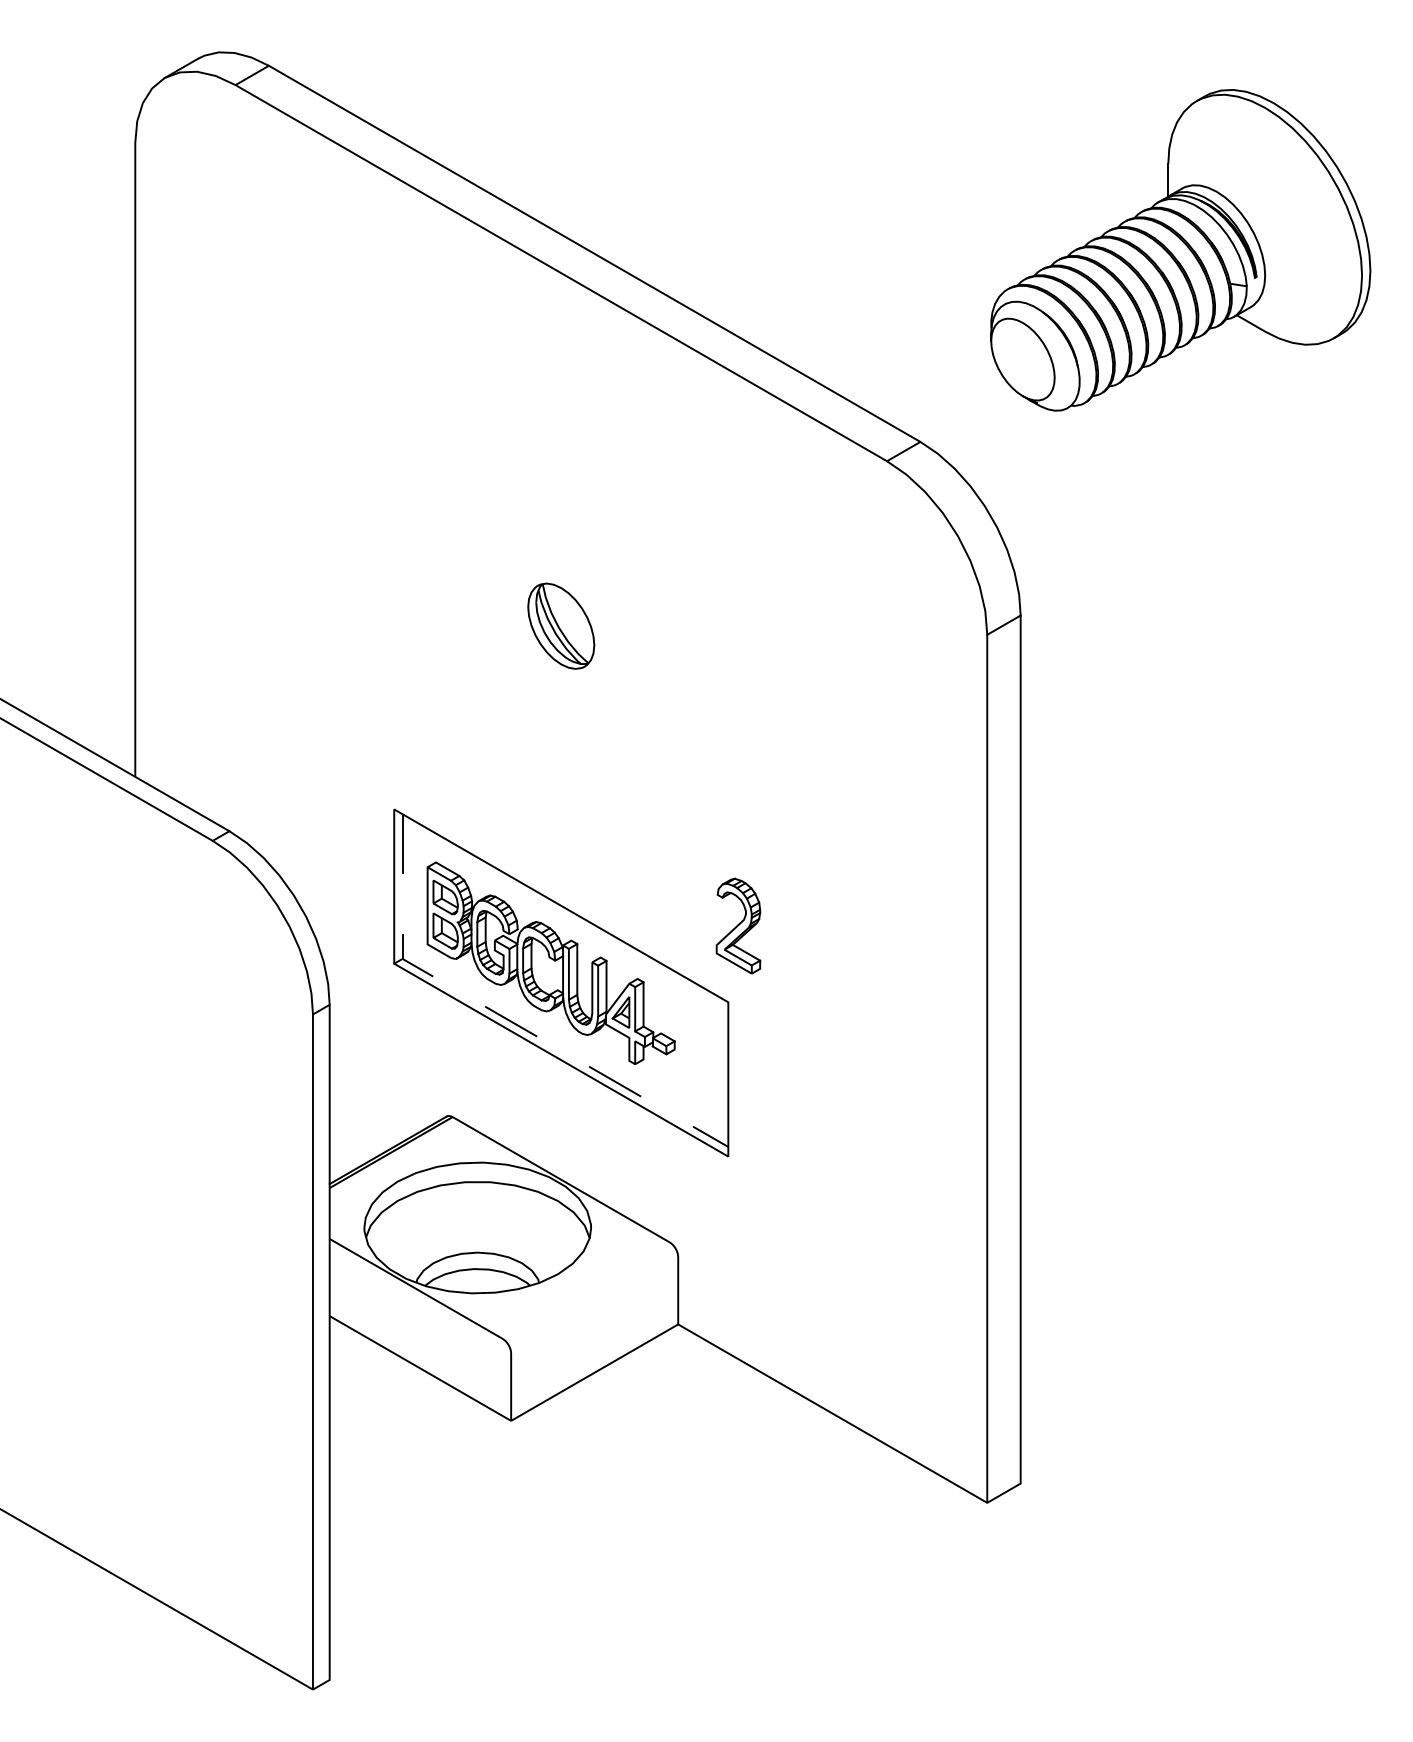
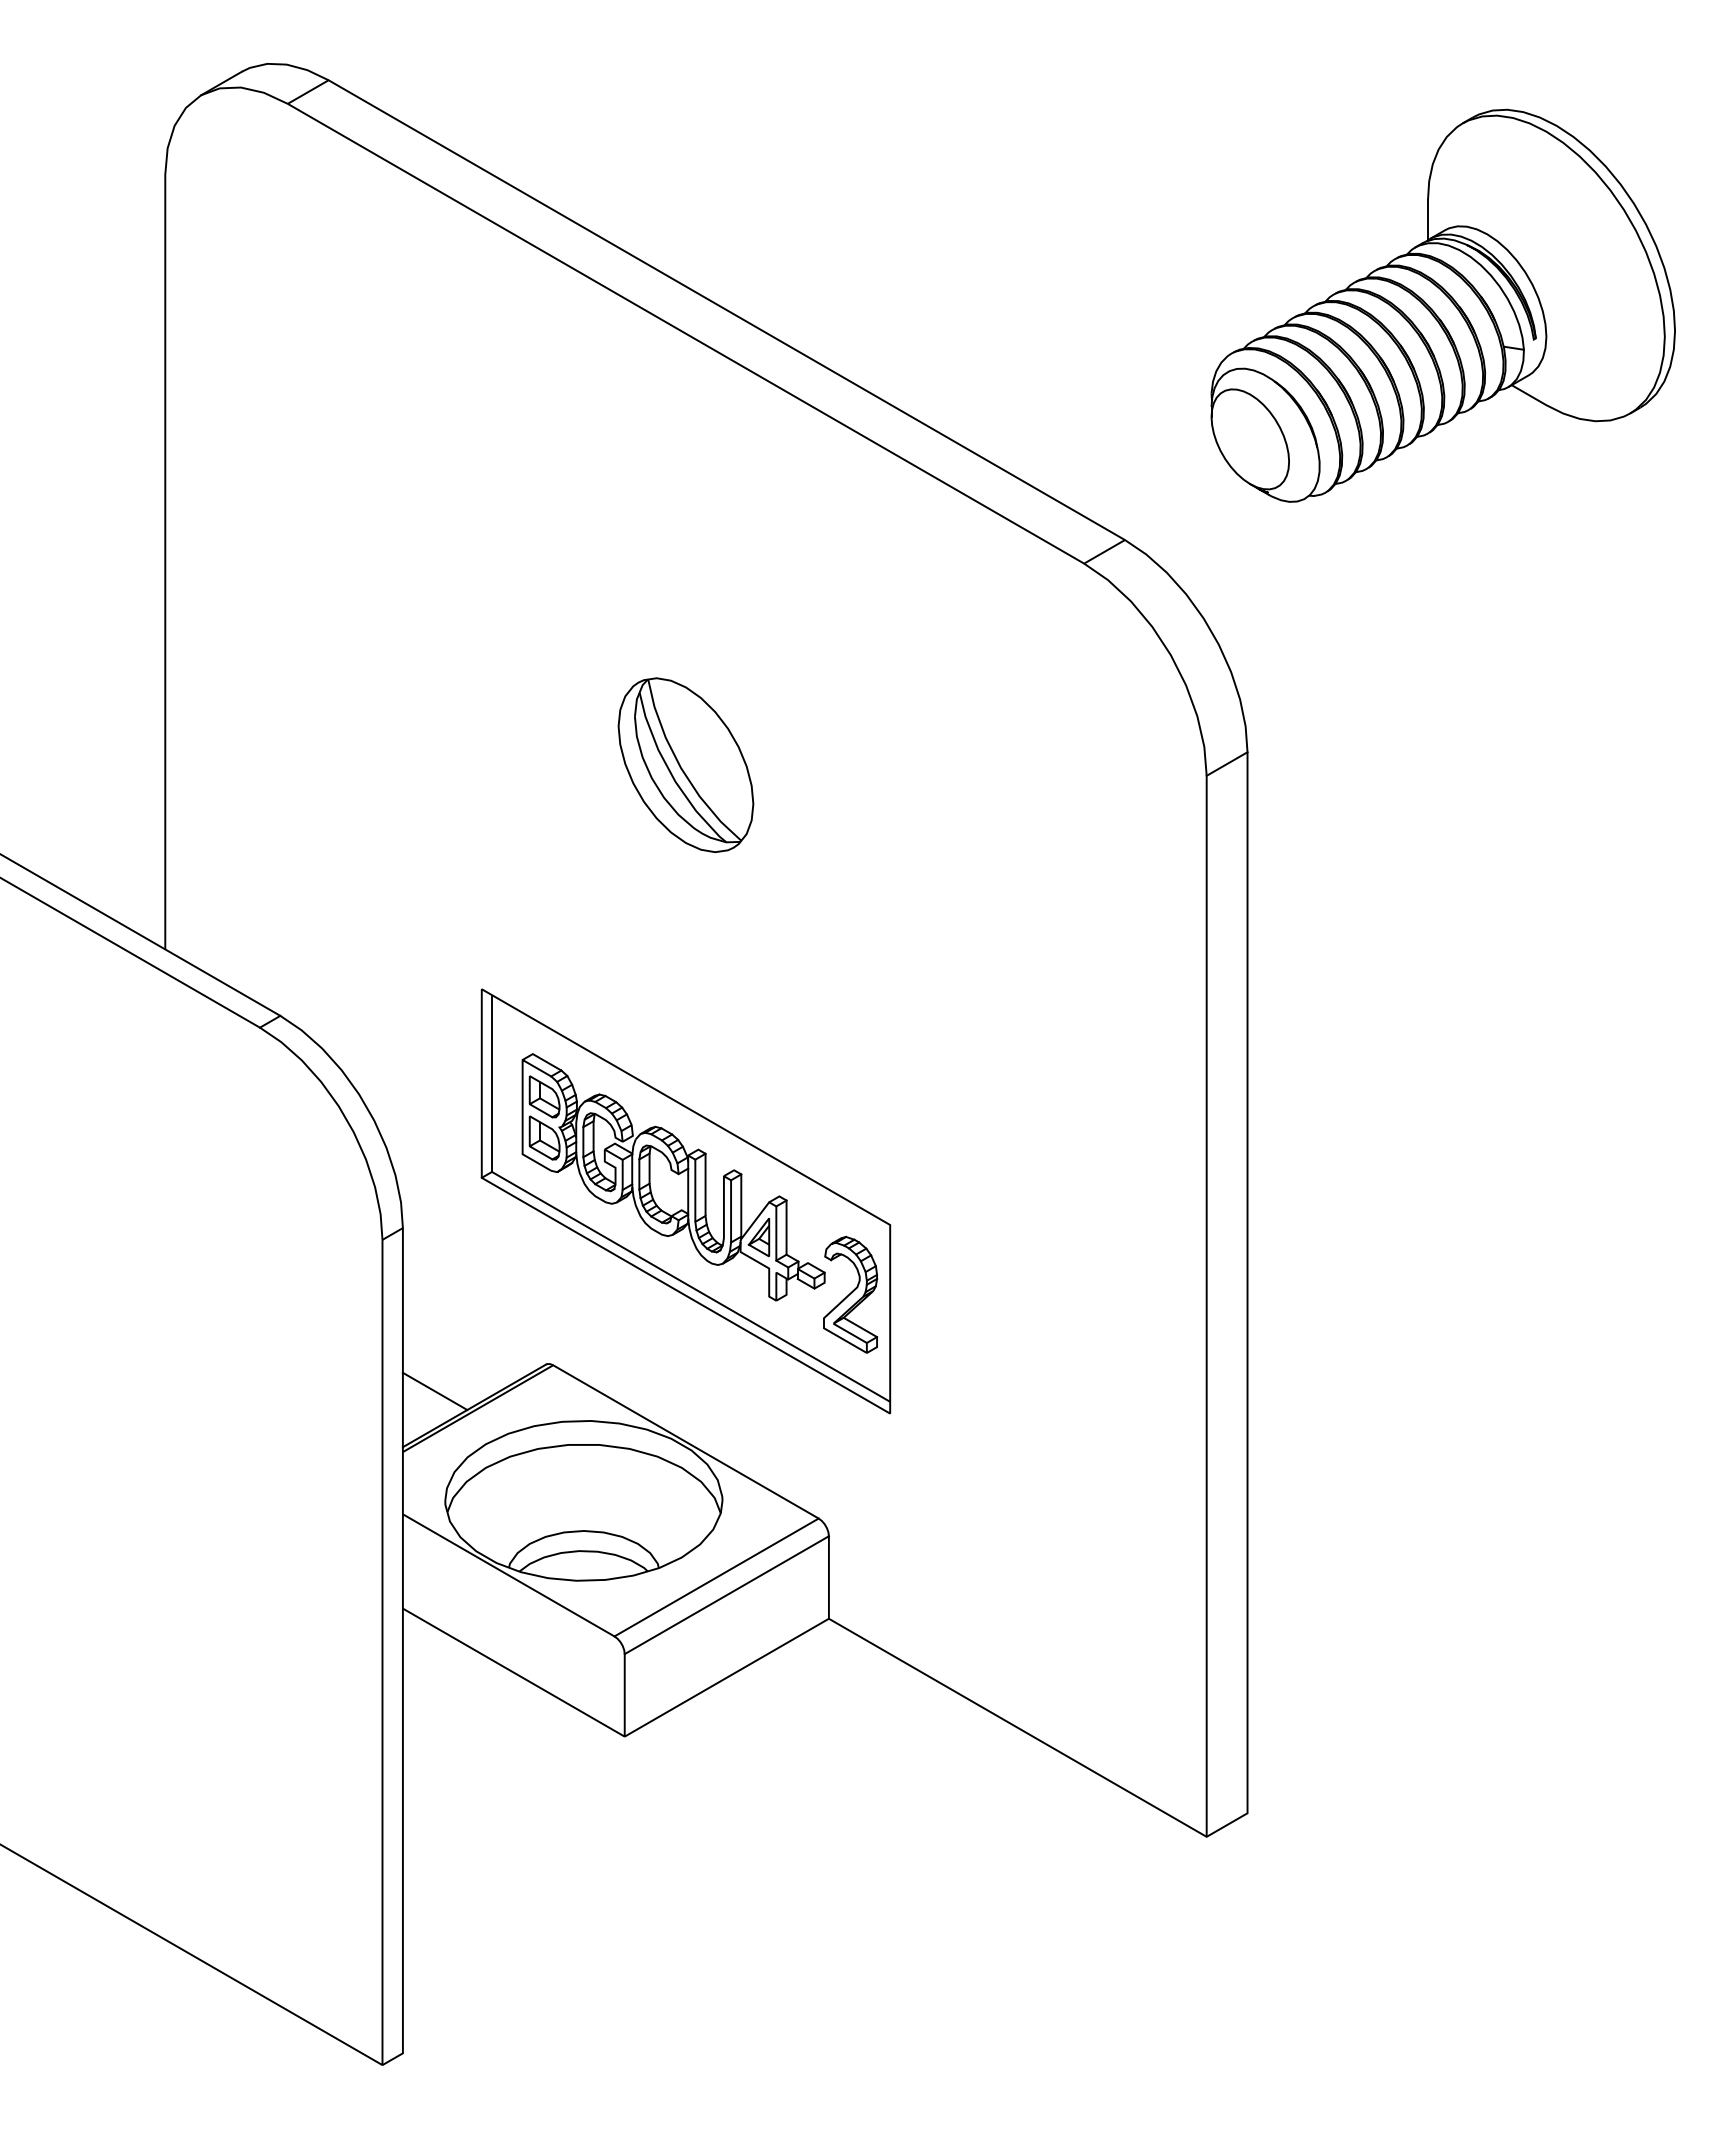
part: (560, 626) -> (685, 765), size x1.67
part: (738, 925) -> (850, 1294), moved
line: (502, 1016) -> (614, 1242), dashed -> solid
line: (355, 1138) -> (434, 1391), added
line: (586, 1290) -> (716, 1577), added
line: (594, 1305) -> (726, 1595), added

